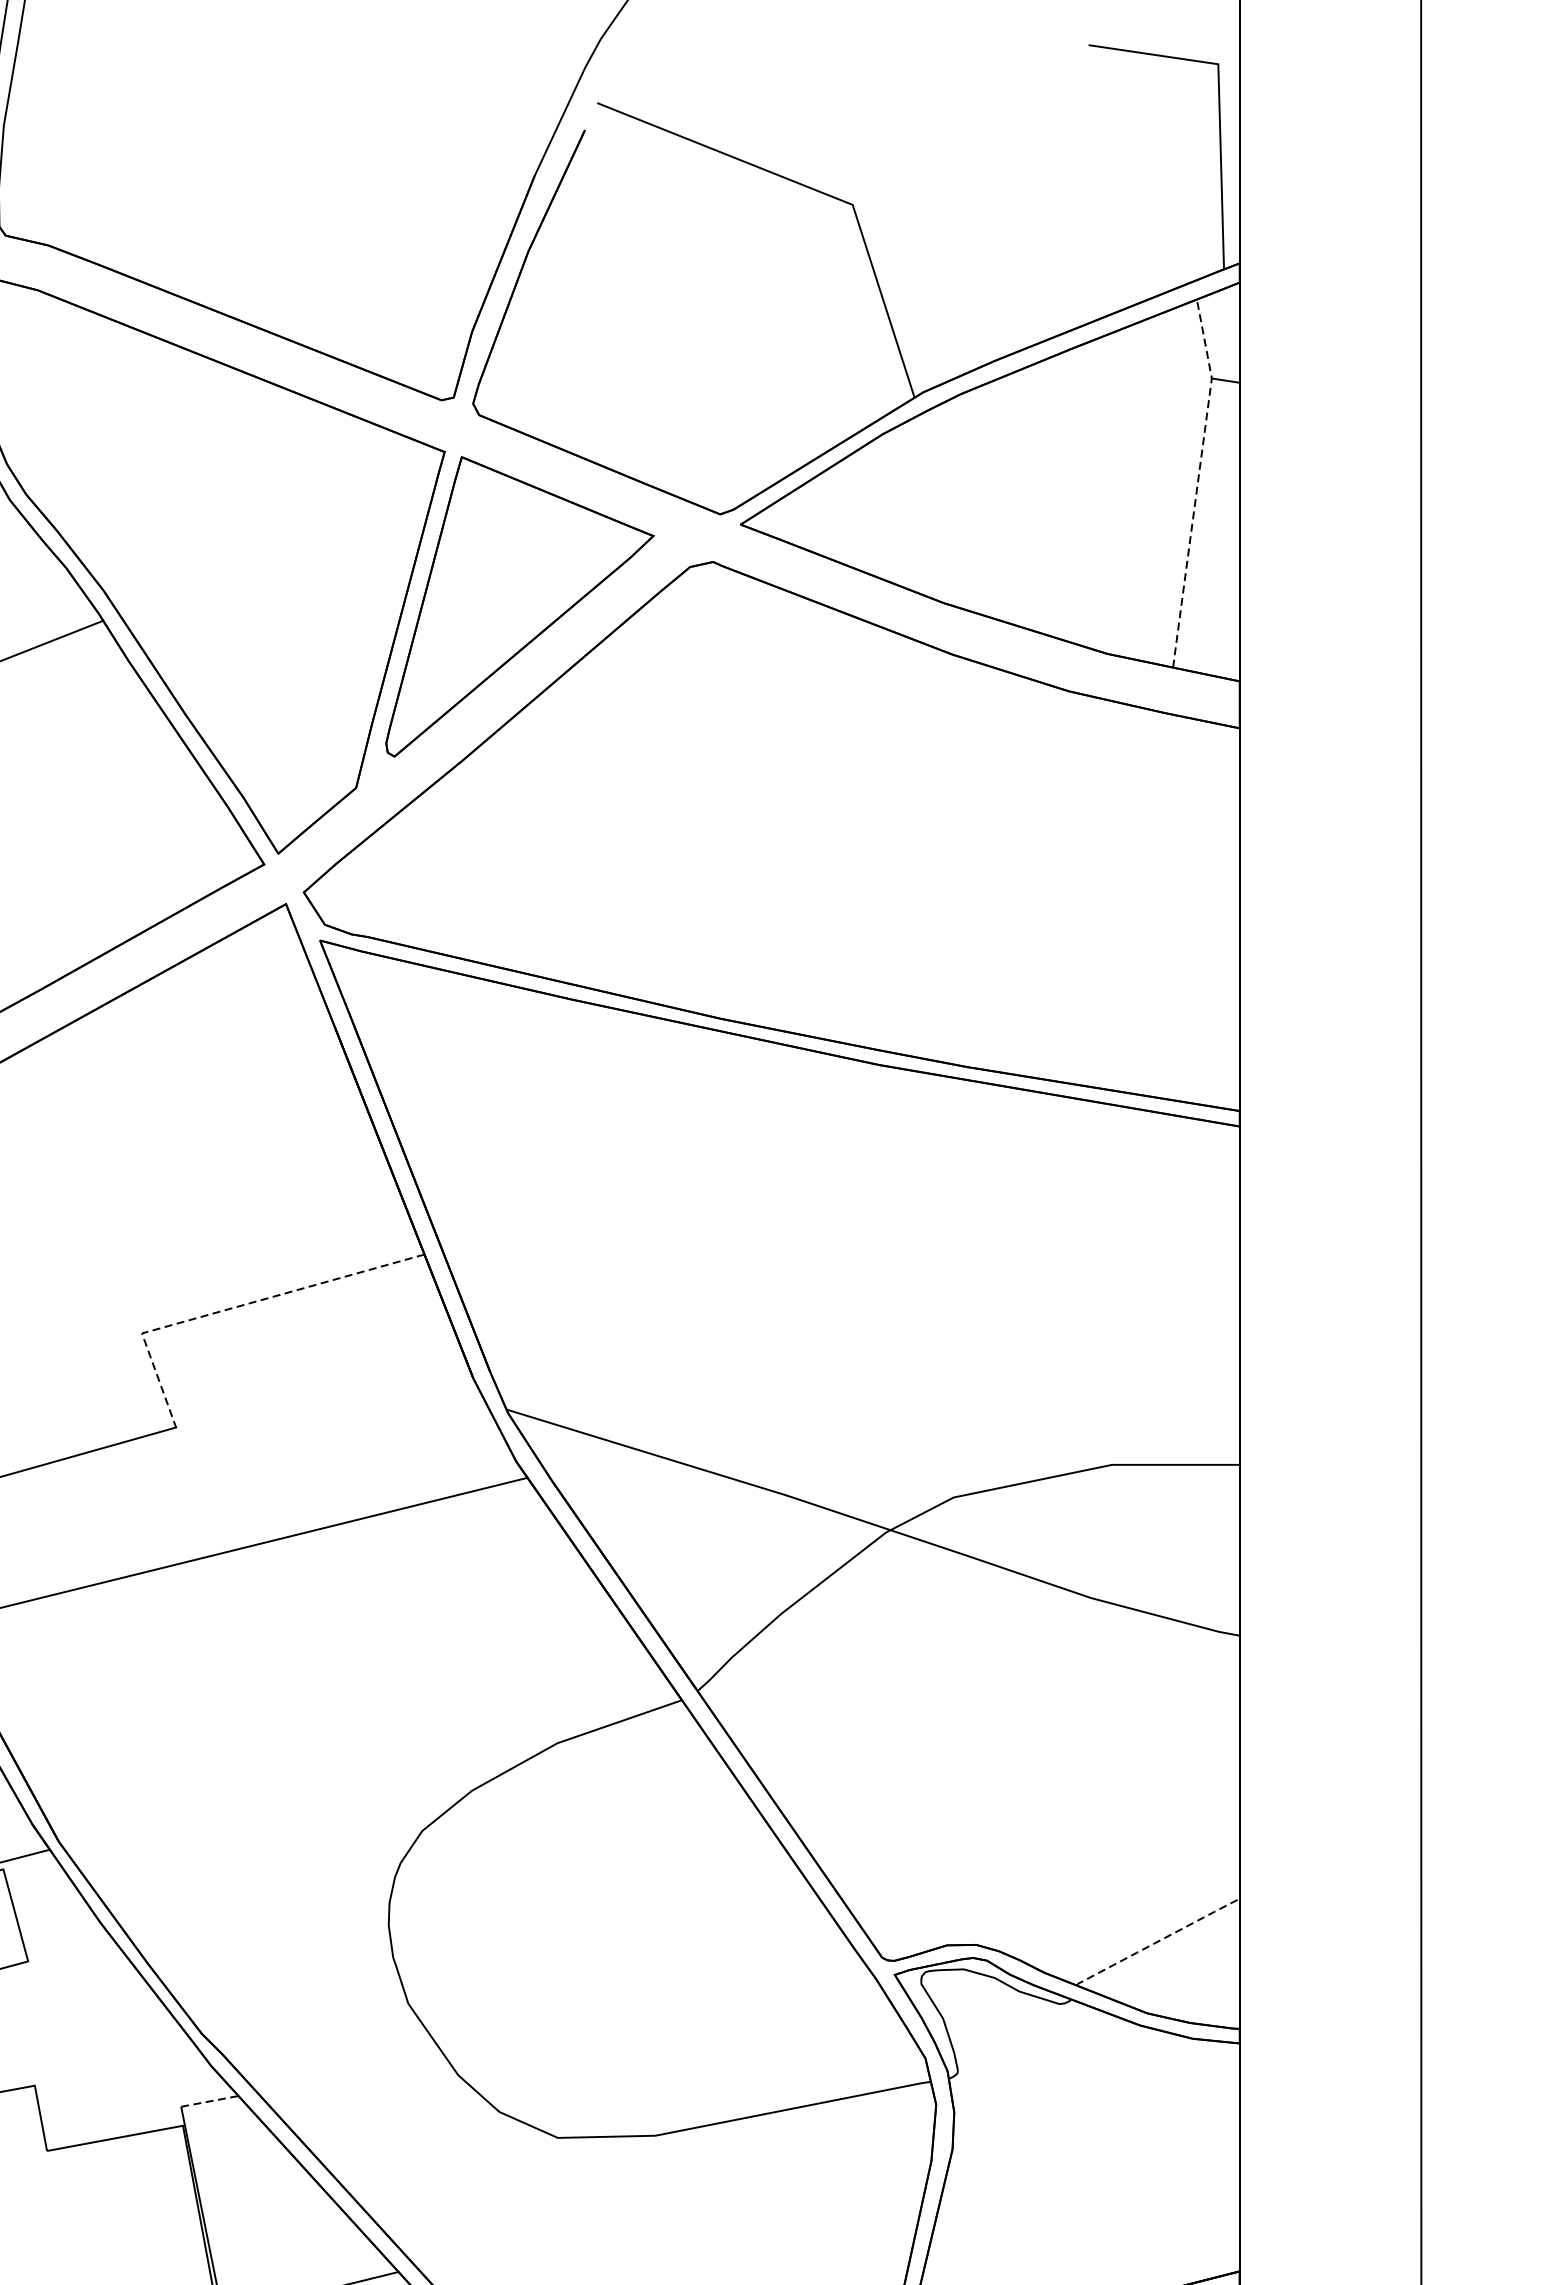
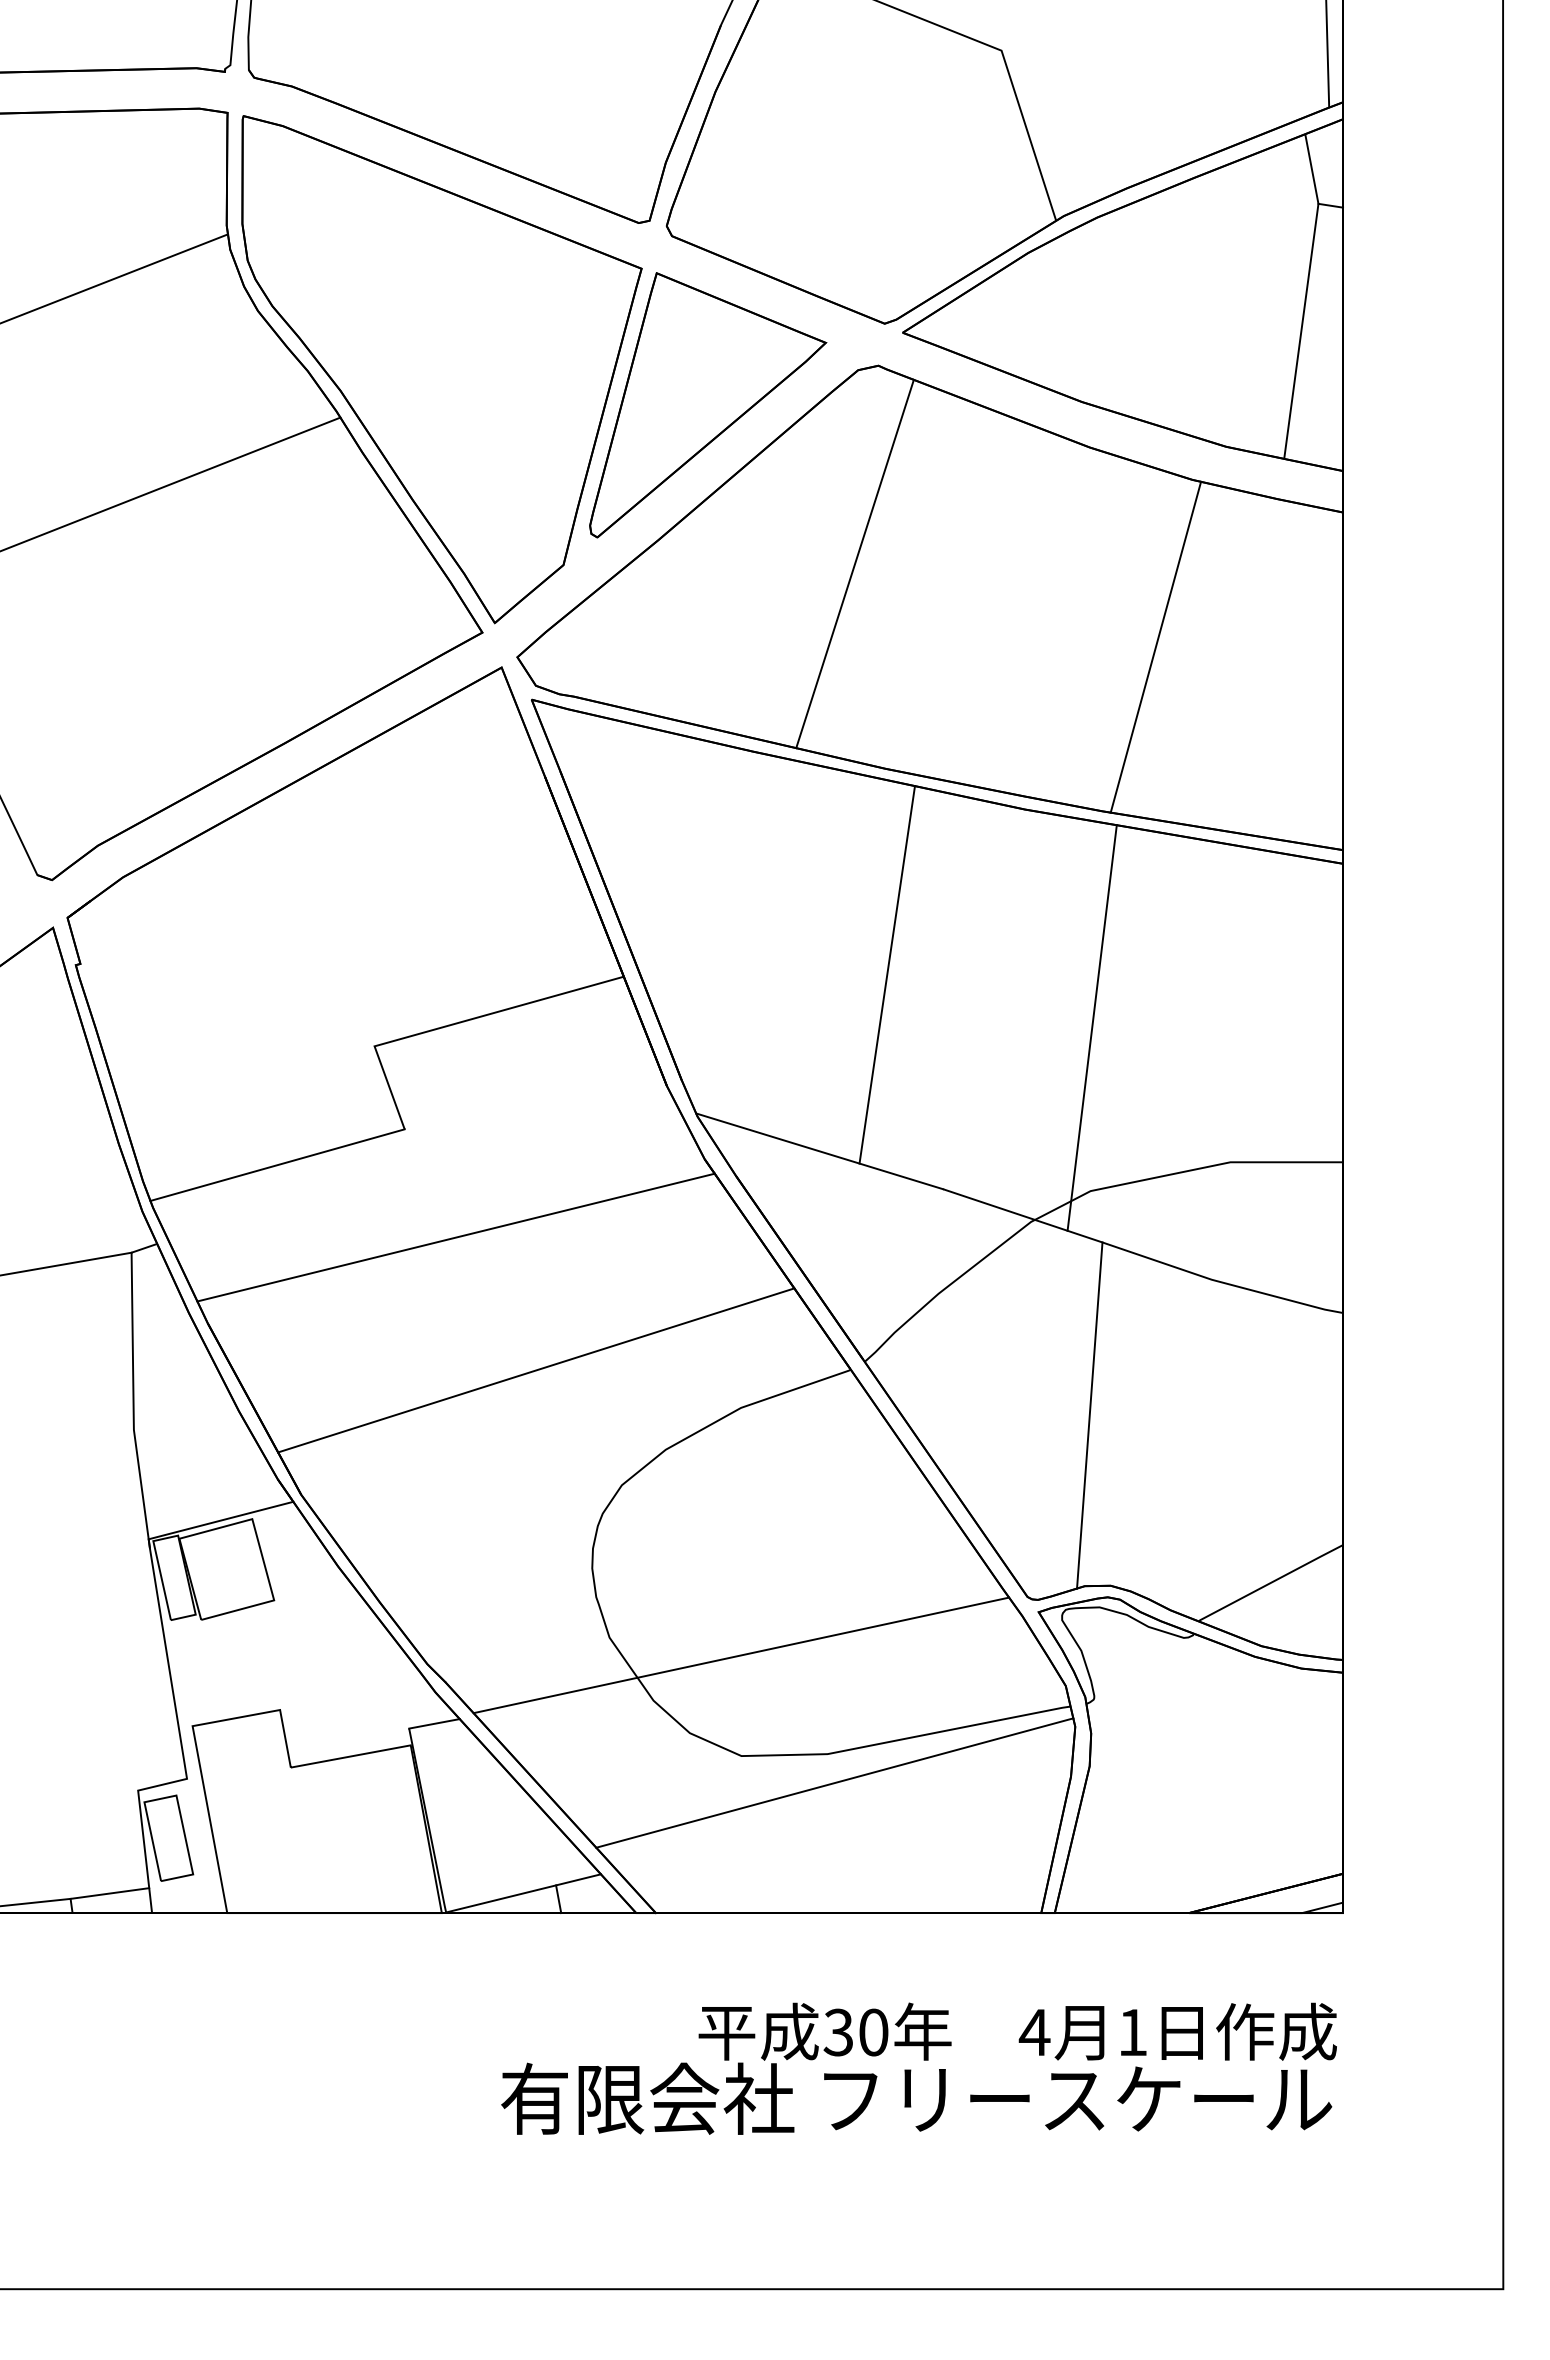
line: (1198, 482) -> (1306, 295), dashed -> solid
line: (685, 786) -> (854, 563), added
line: (1027, 880) -> (1155, 646), added
line: (722, 1252) -> (886, 974), added
line: (233, 1307) -> (455, 1023), dashed -> solid
line: (954, 1312) -> (1091, 1027), added
line: (325, 1700) -> (536, 1370), added
line: (952, 1751) -> (1089, 1415), added
line: (1157, 1942) -> (1270, 1583), dashed -> solid
line: (557, 2023) -> (741, 1655), added
line: (209, 2101) -> (434, 1723), dashed -> solid
line: (663, 2167) -> (834, 1782), added

